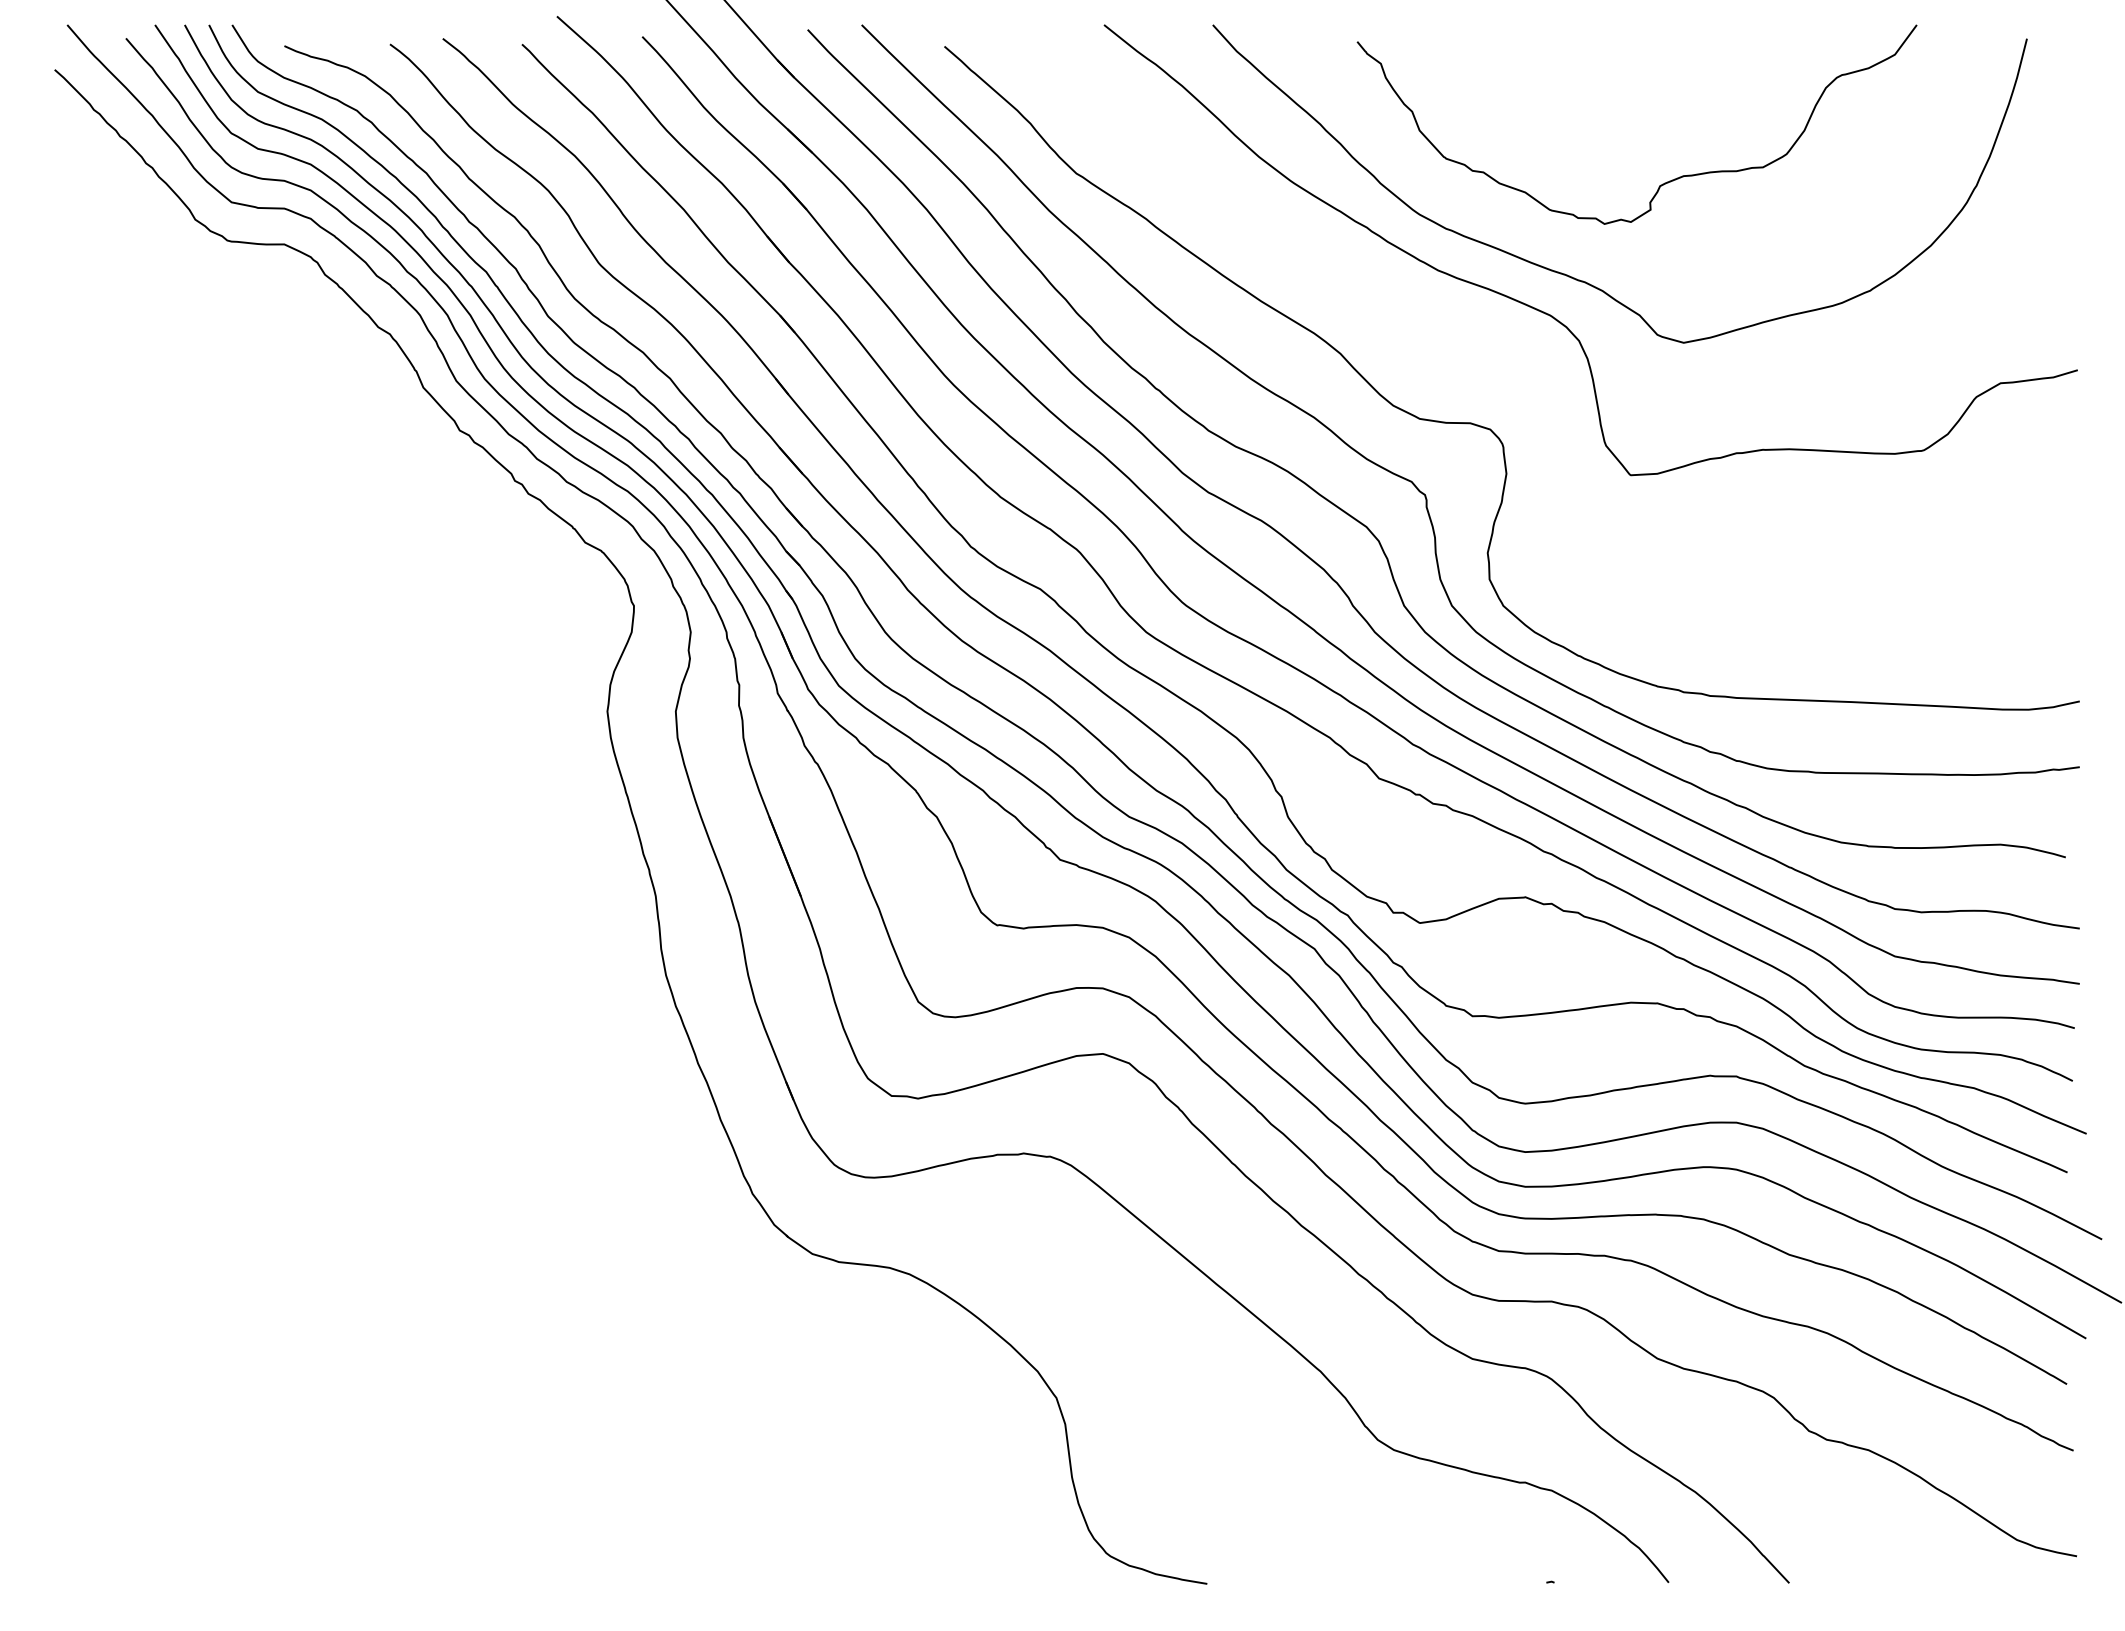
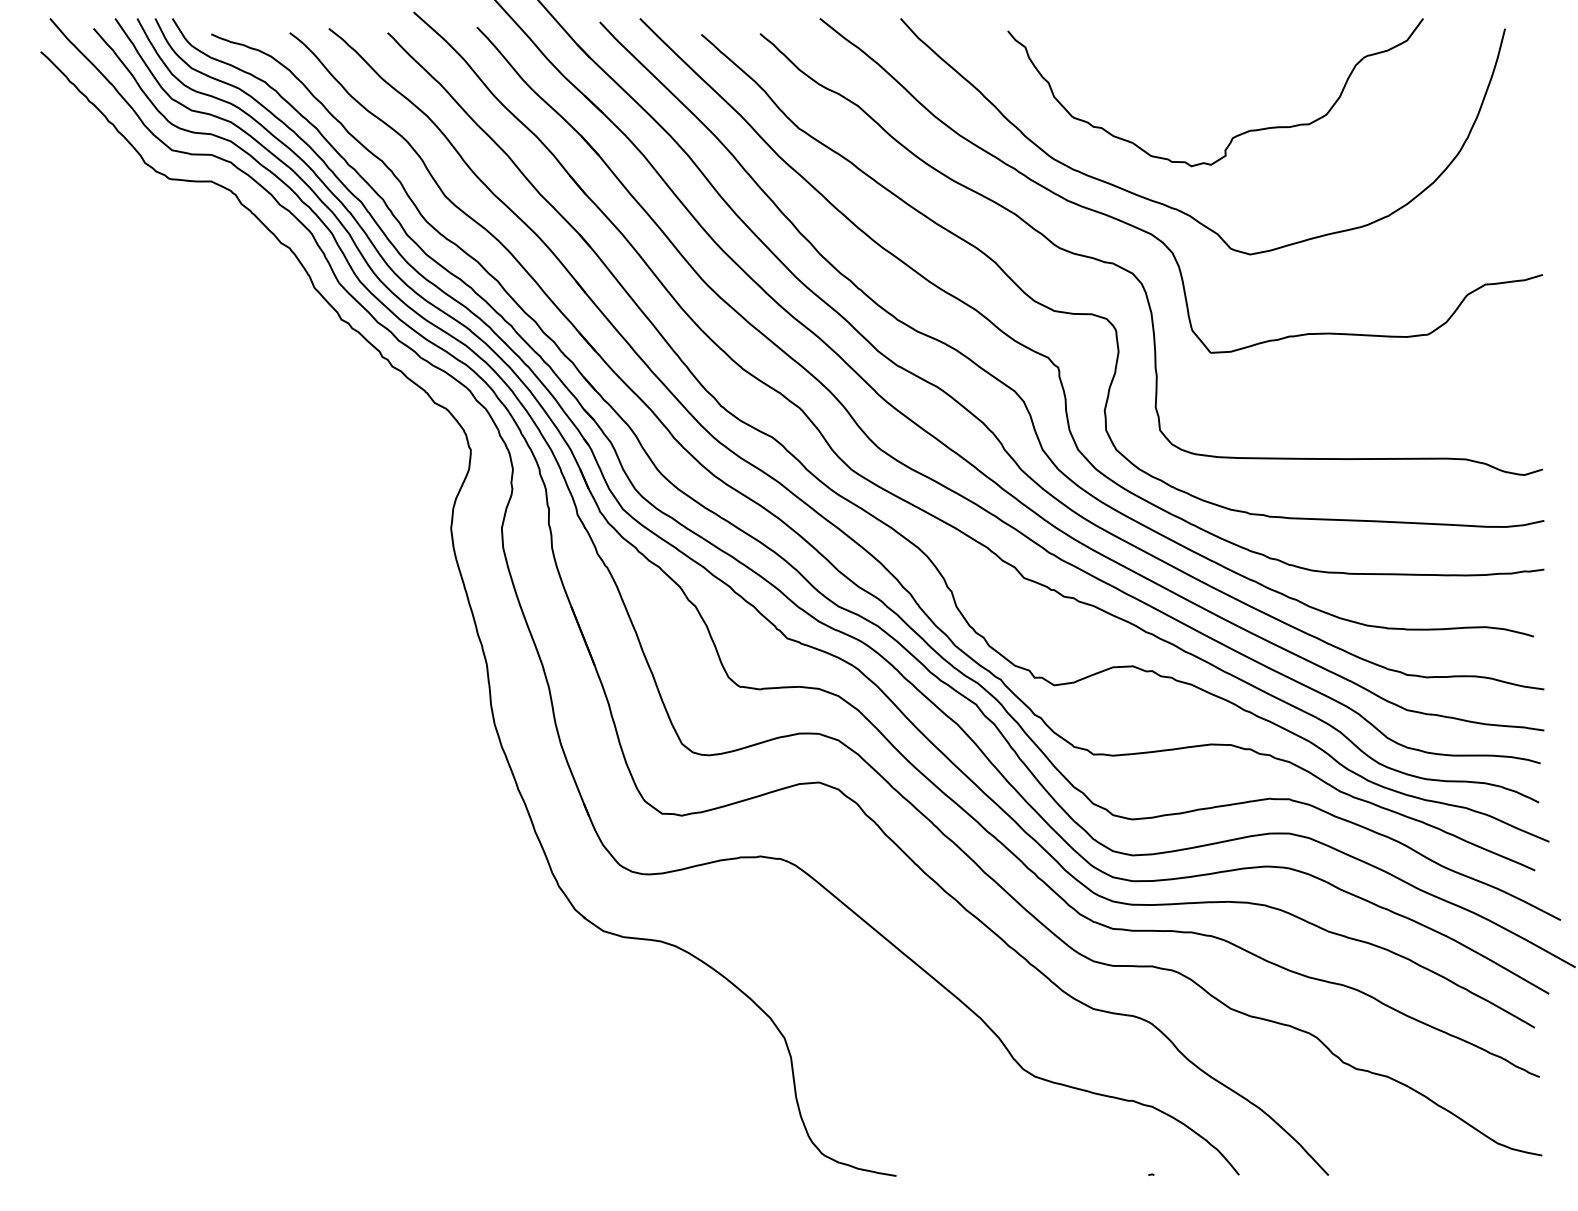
curve: (1525, 367) -> (1132, 272), added

